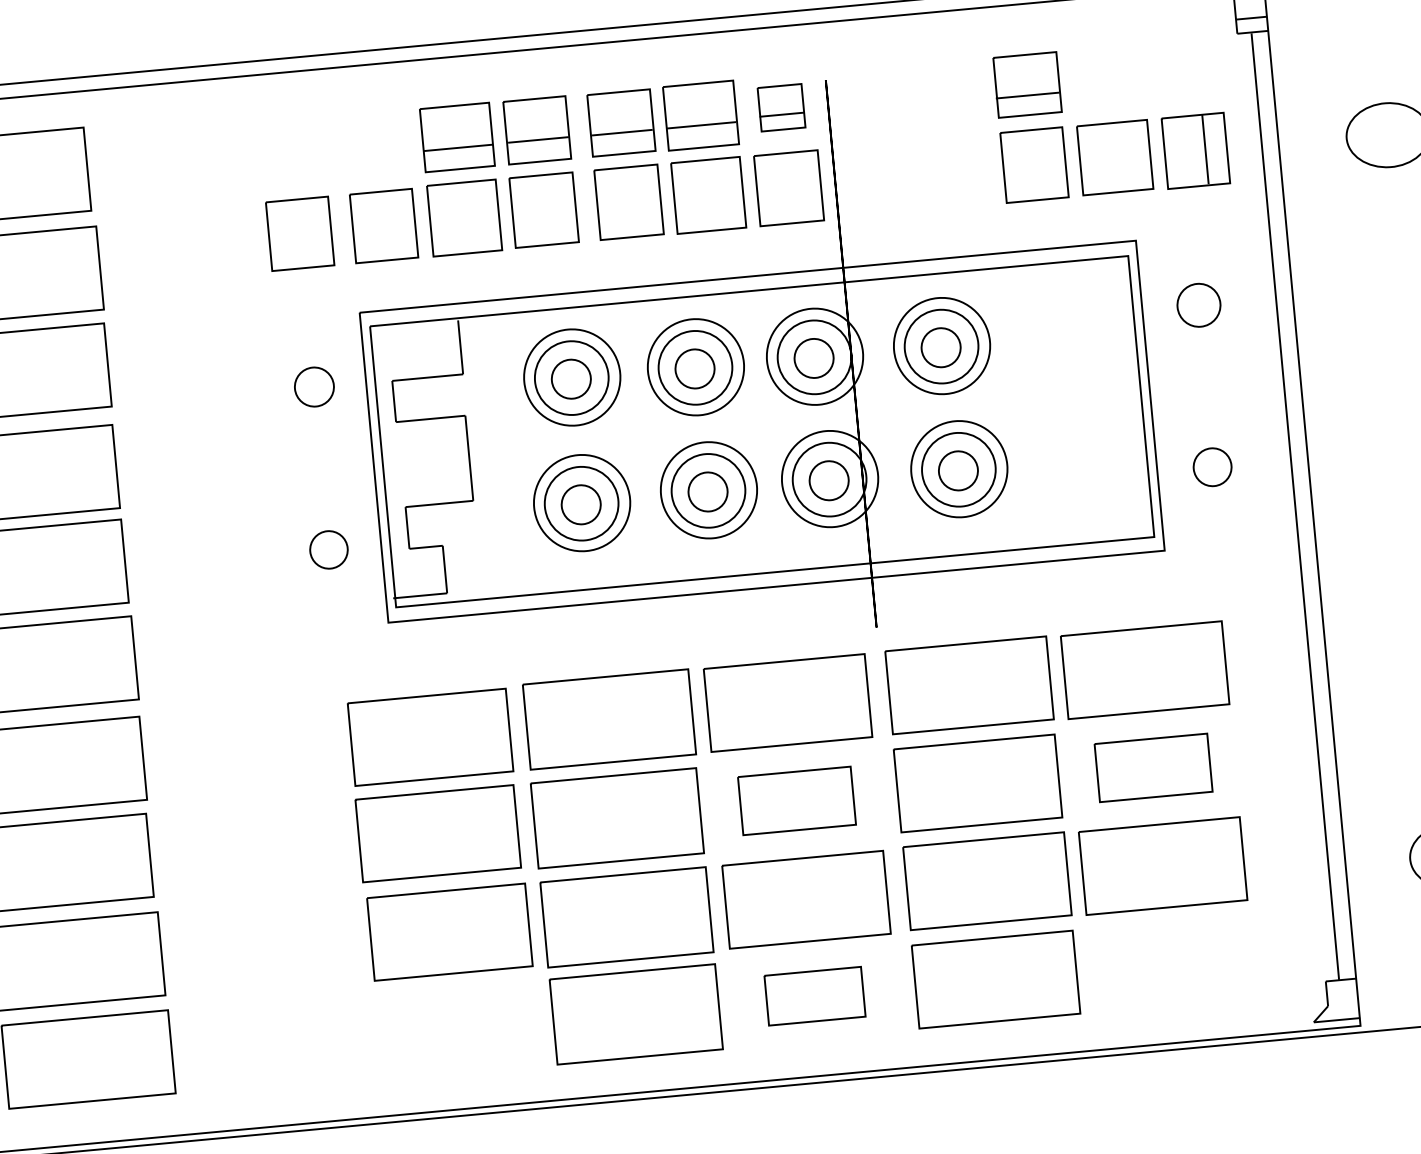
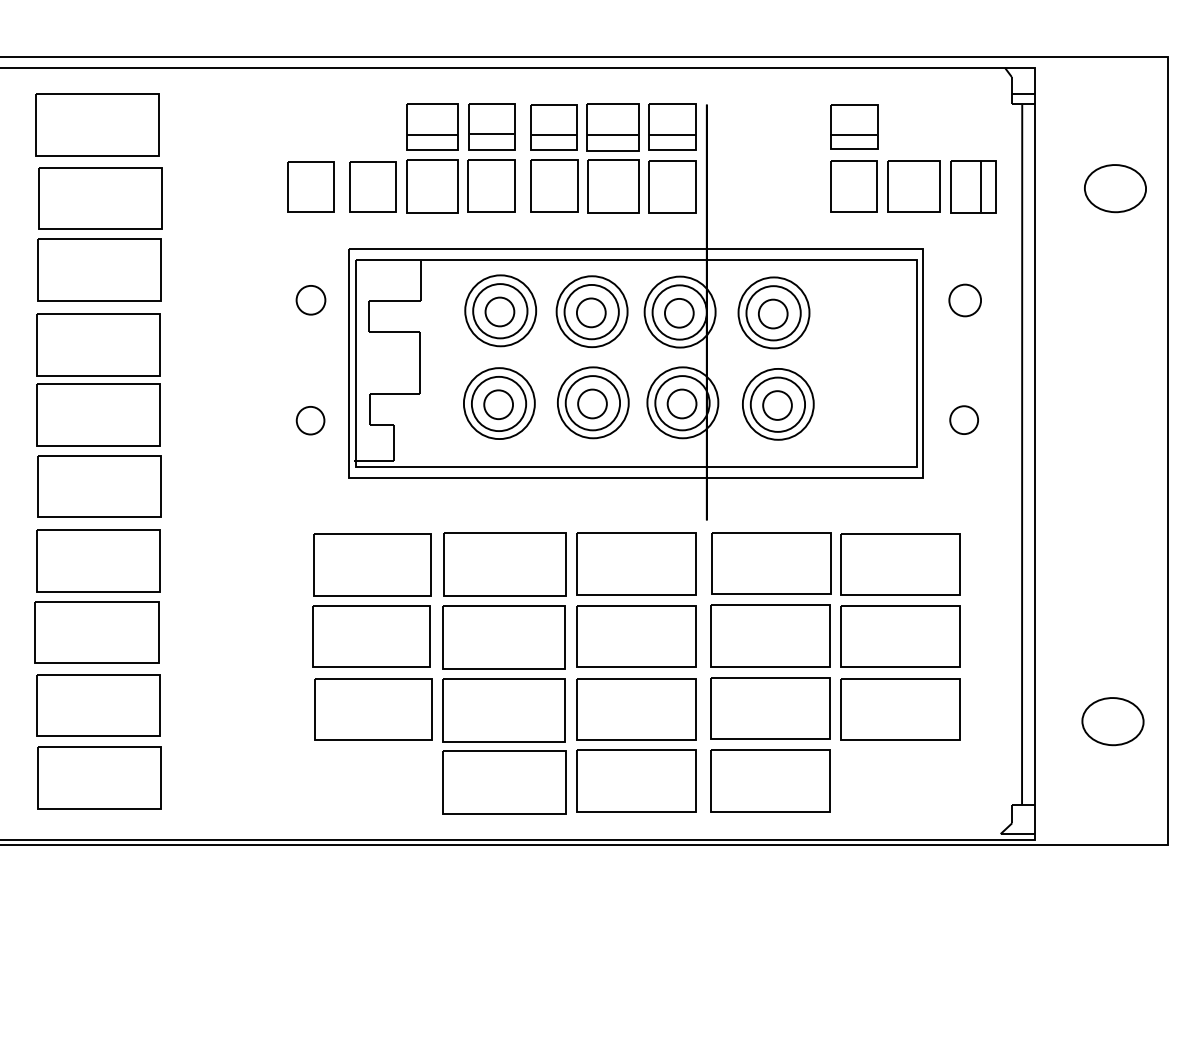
part: (781, 106) -> (672, 126), size x1.43
part: (1153, 767) -> (900, 636), size x1.43
part: (796, 800) -> (636, 636), size x1.43
part: (814, 995) -> (636, 780), size x1.67

